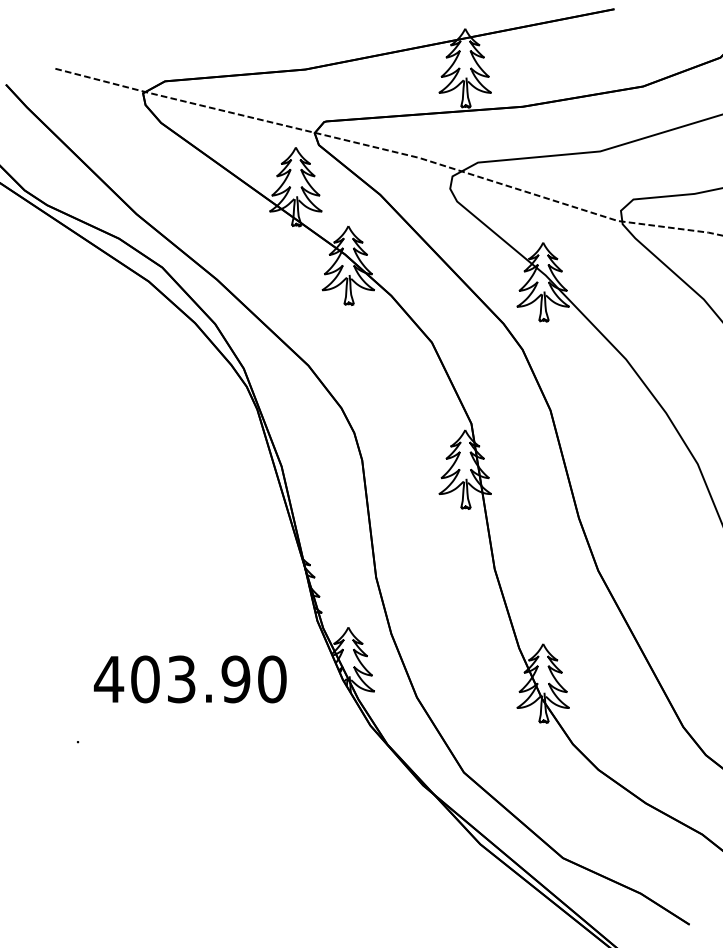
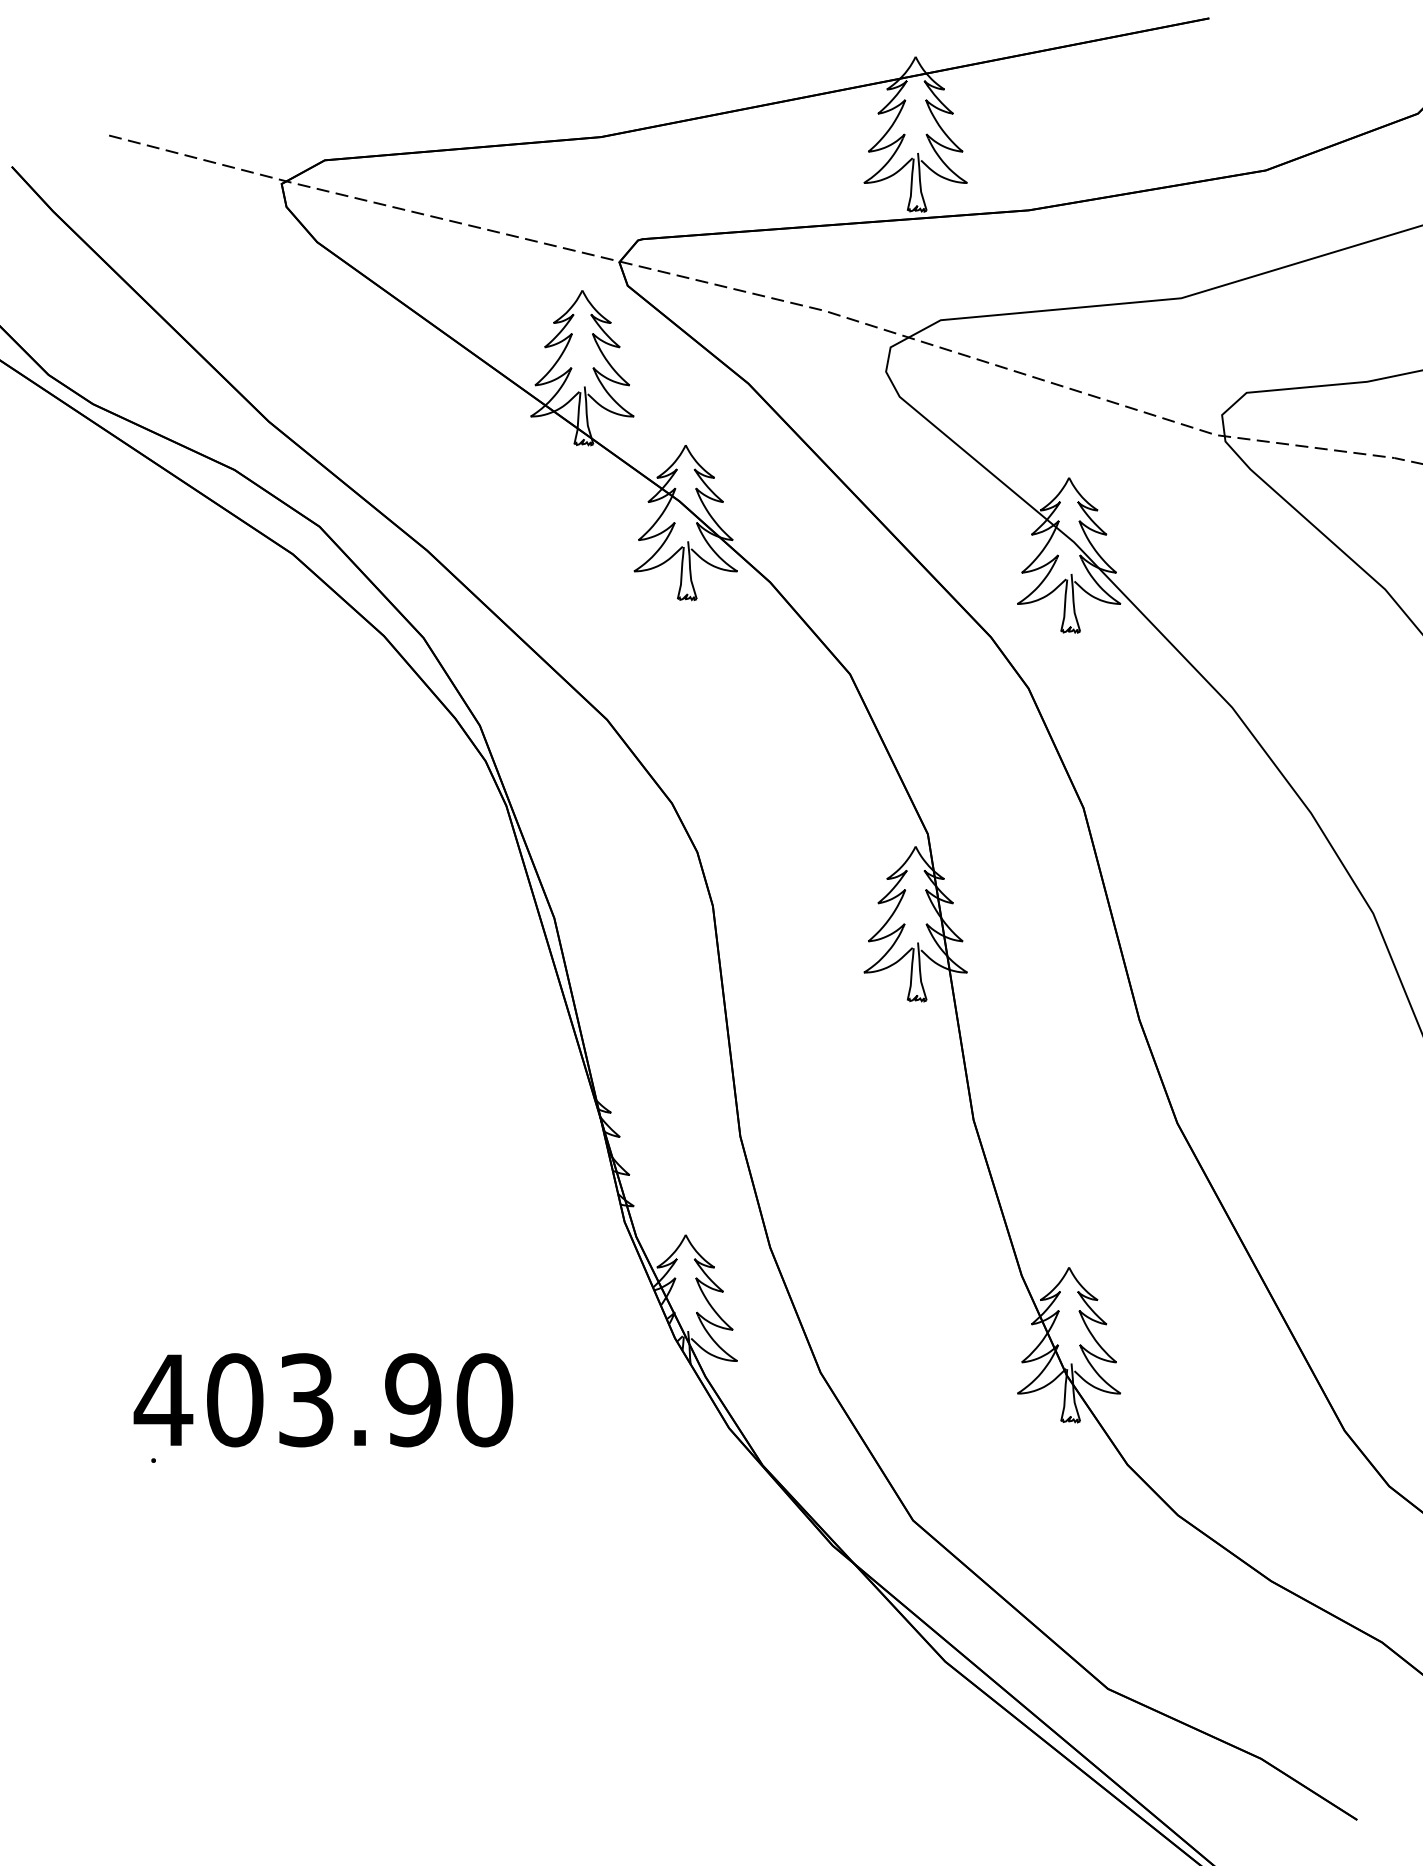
text: (190, 679) -> (323, 1400), moved

